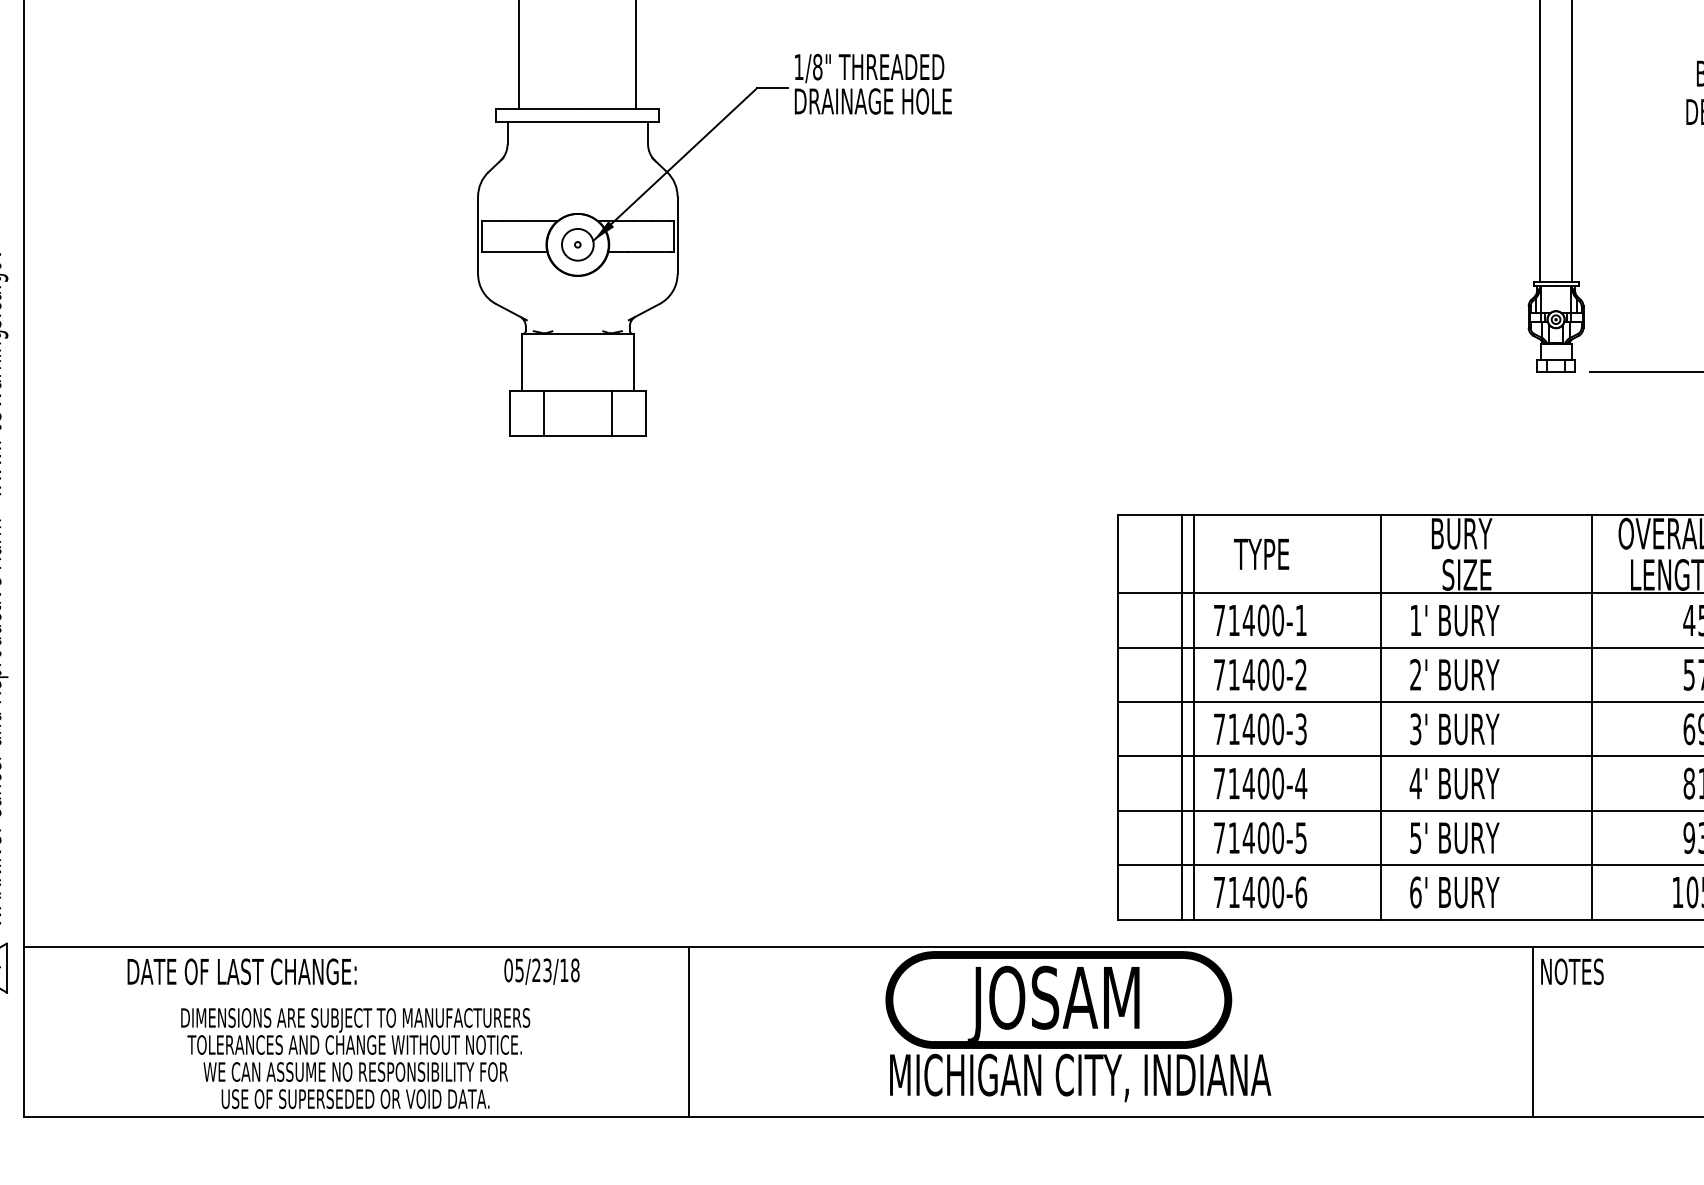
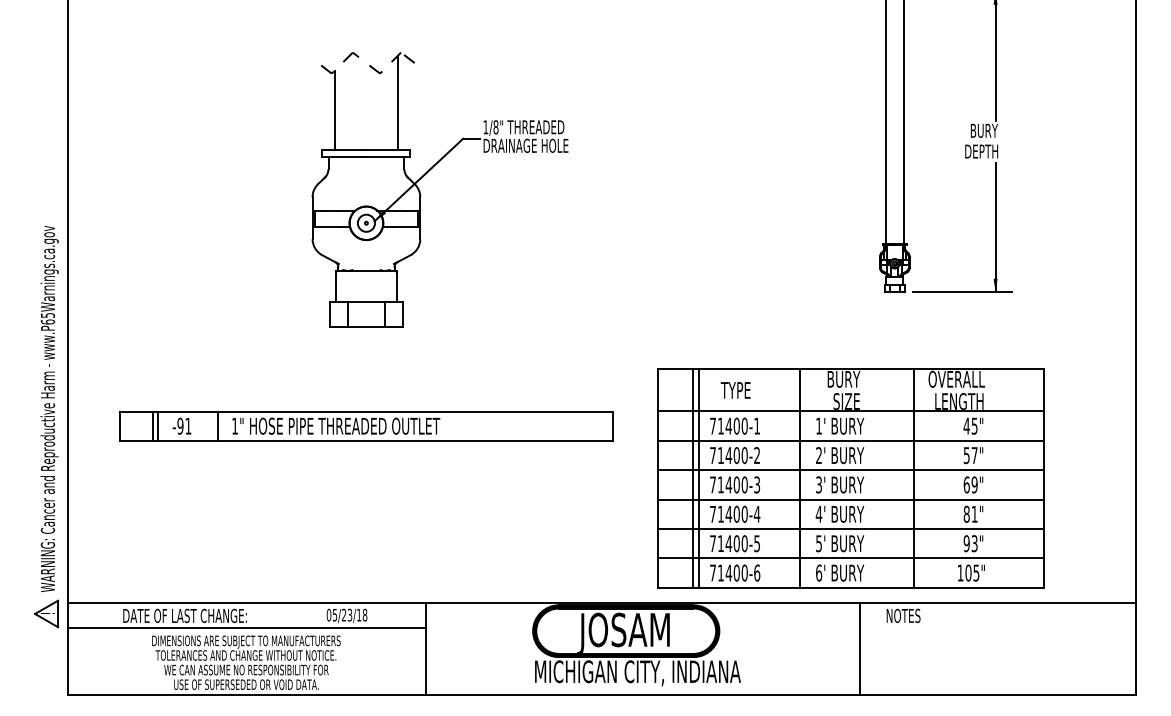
part: (577, 621) -> (366, 426), added
line: (355, 993) -> (246, 627), added
line: (1533, 1032) -> (860, 648), moved

